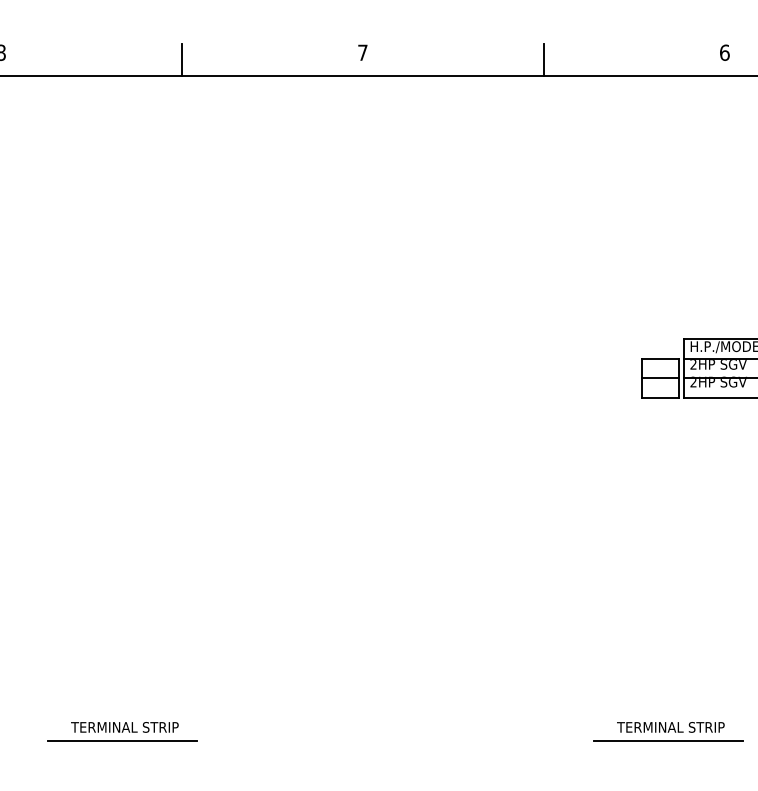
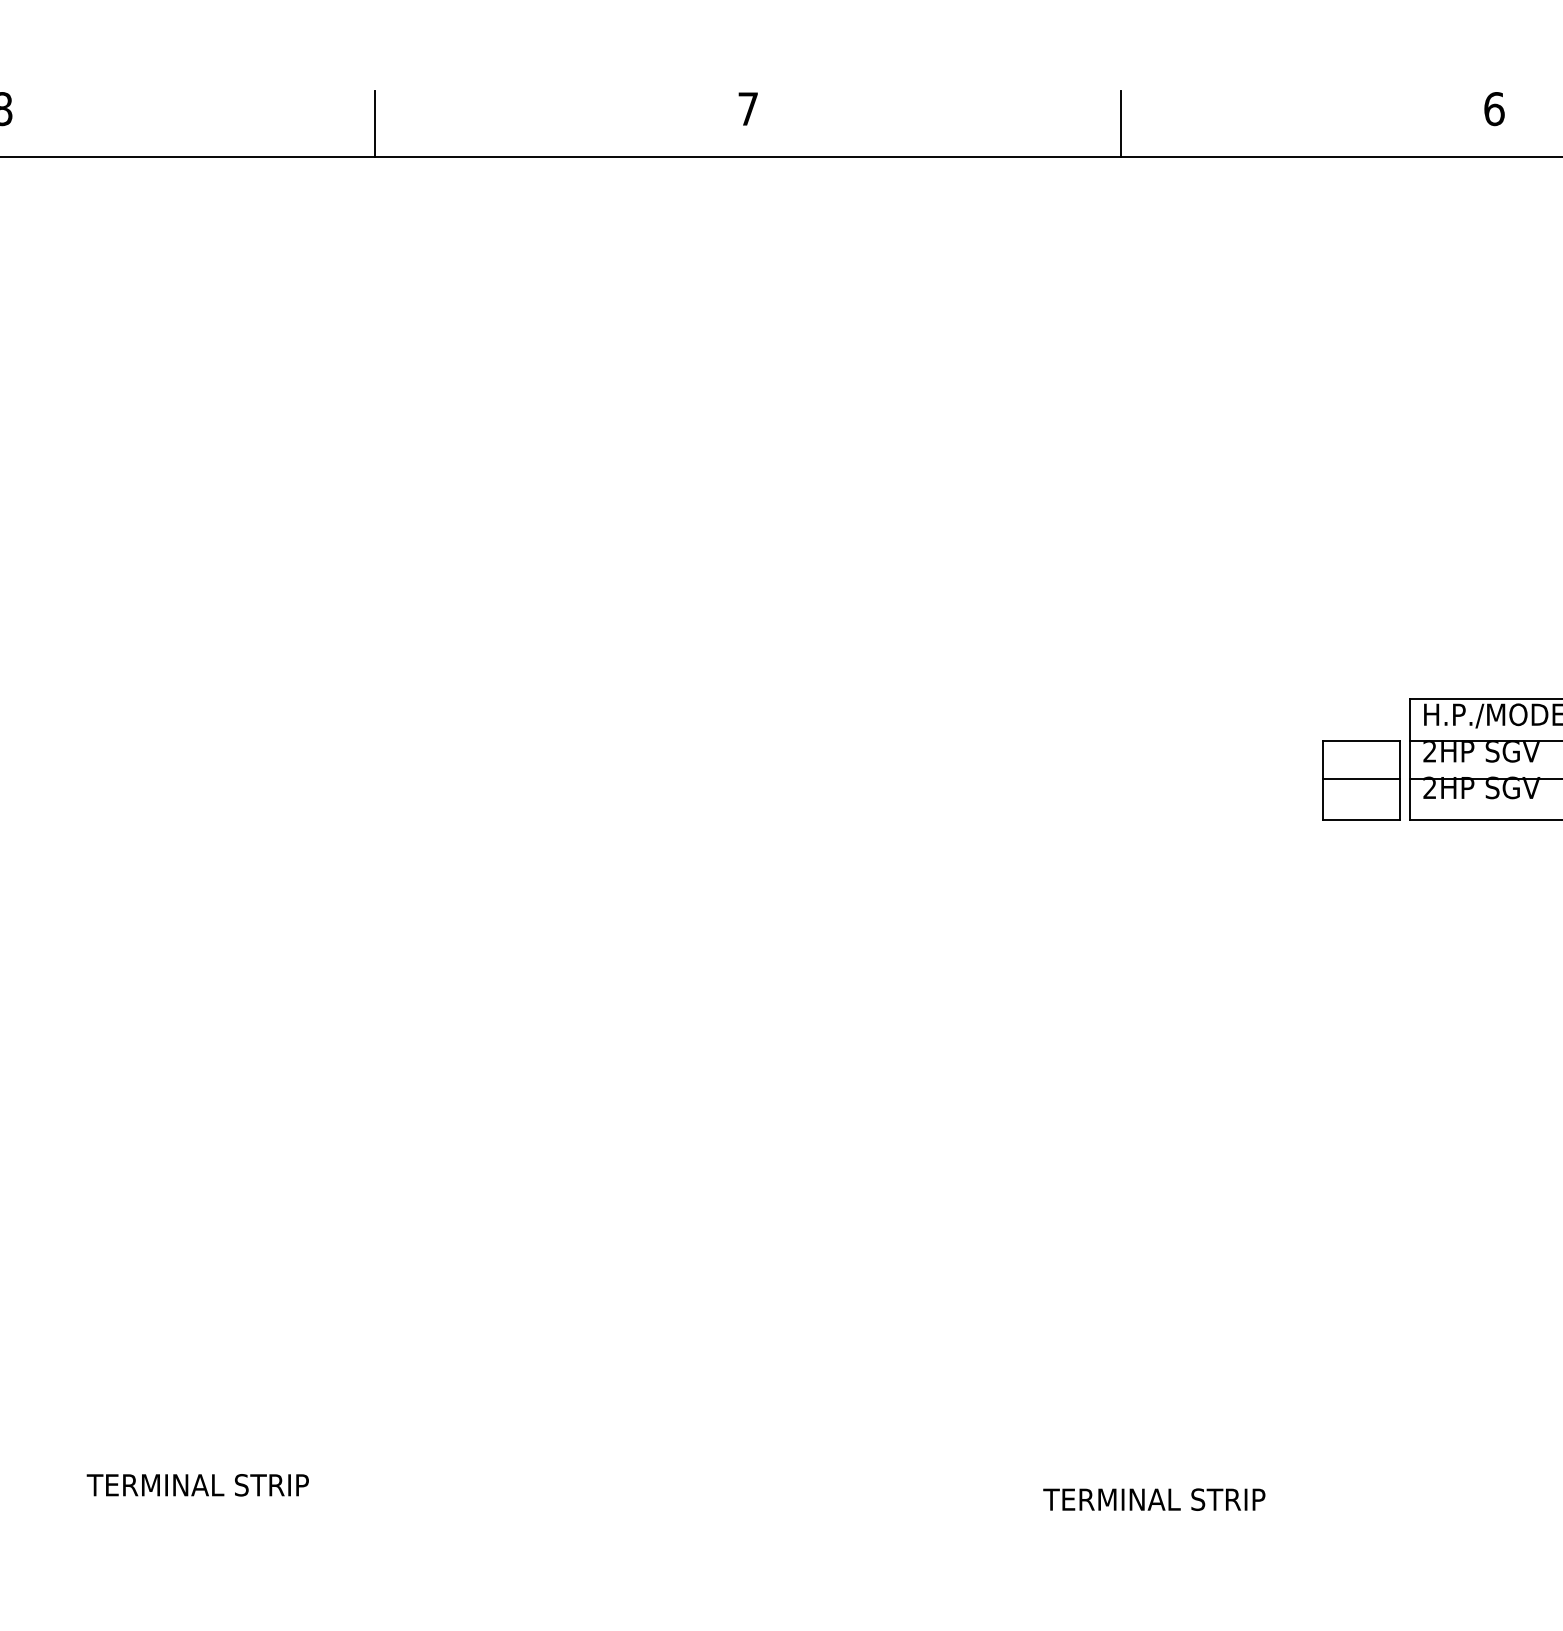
text: (124, 727) -> (197, 1485), moved
text: (670, 727) -> (1153, 1499), moved
line: (122, 740) -> (252, 1526), removed
line: (668, 740) -> (1378, 1526), removed

